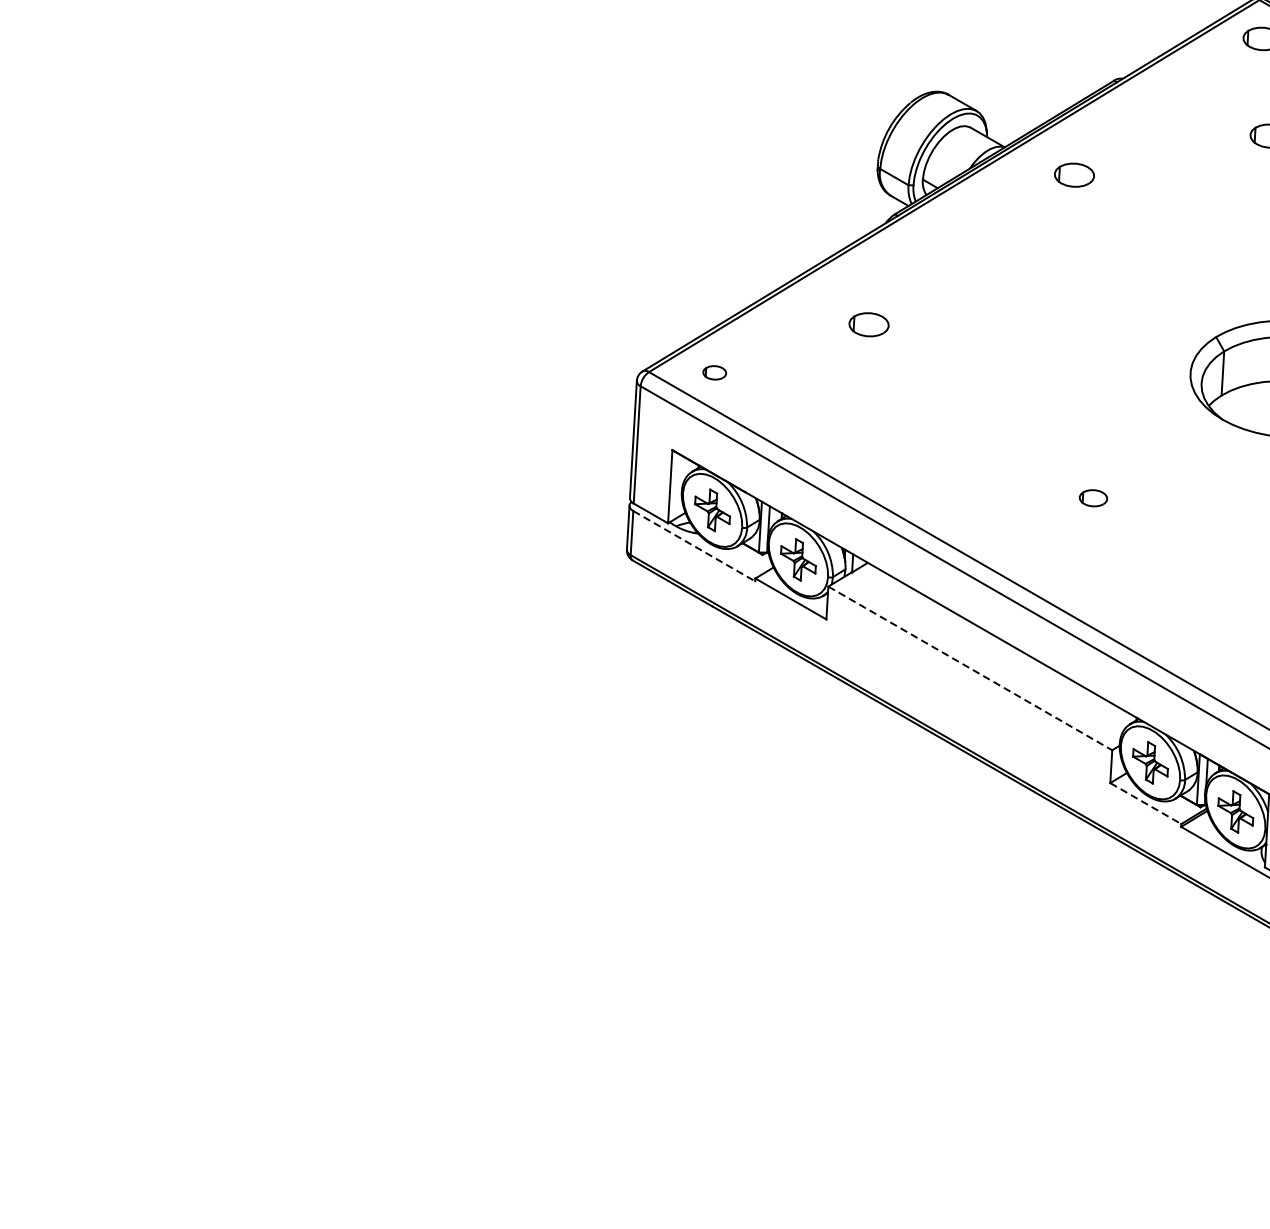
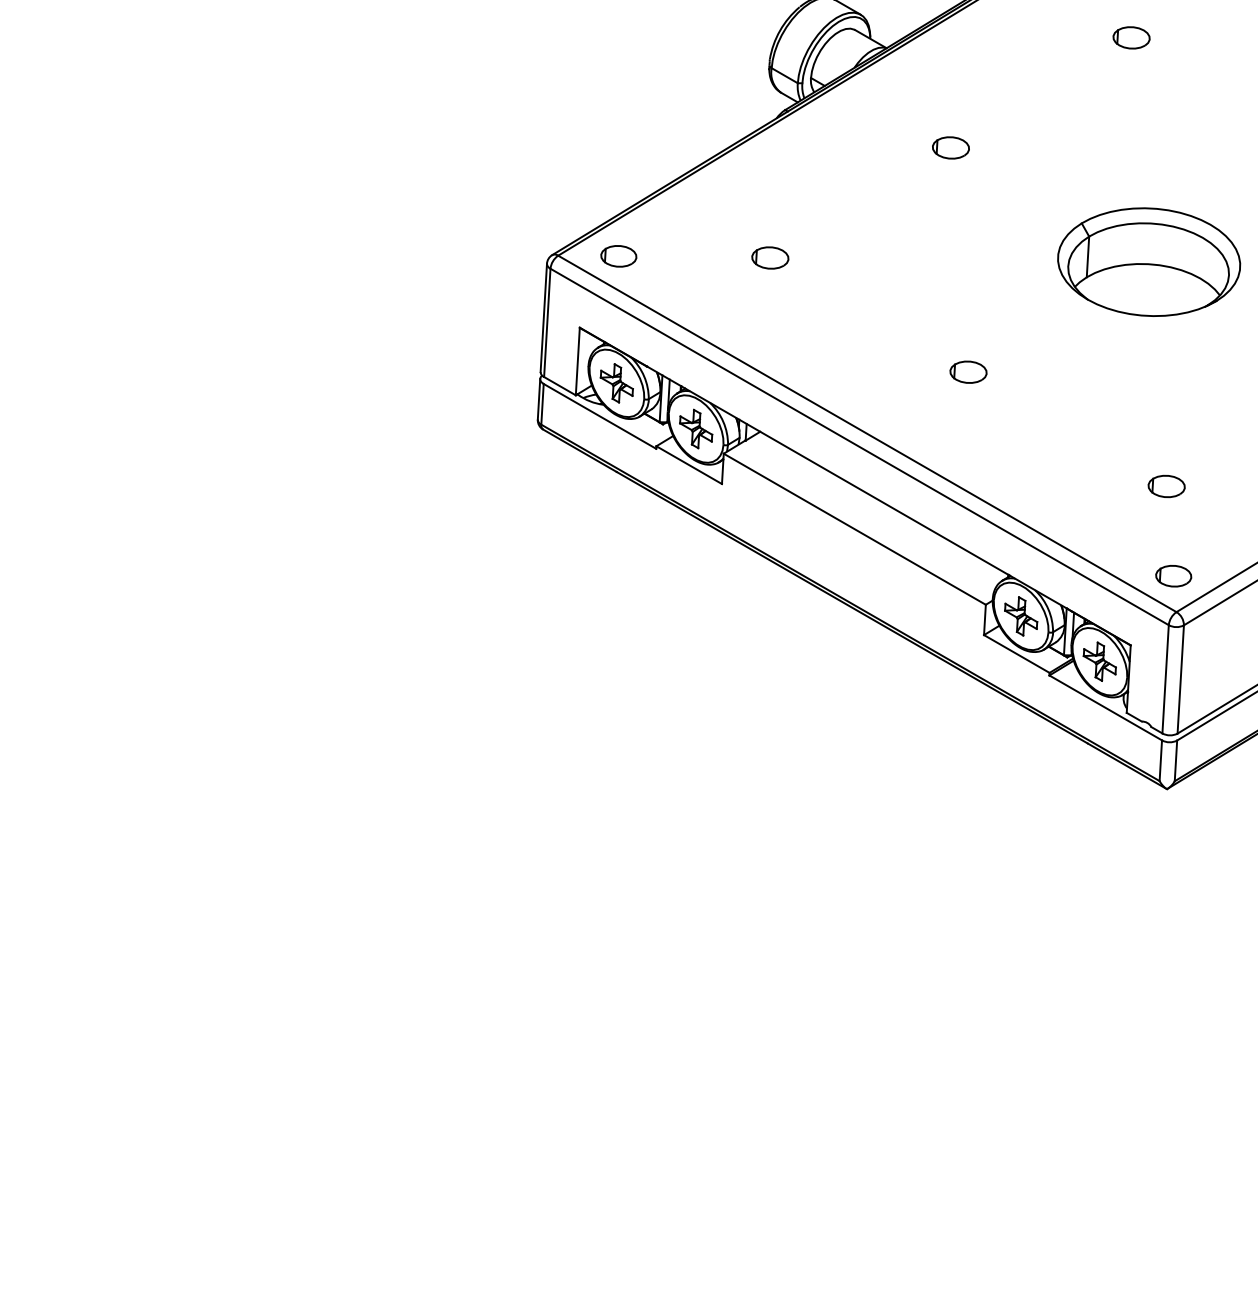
part: (1073, 174) -> (950, 147), moved
part: (869, 324) -> (770, 257), moved
part: (714, 372) -> (618, 256), size x1.67
part: (1093, 497) -> (968, 371), size x1.43
line: (694, 546) -> (600, 416), dashed -> solid
line: (971, 668) -> (855, 529), dashed -> solid
line: (1145, 804) -> (1016, 654), dashed -> solid

